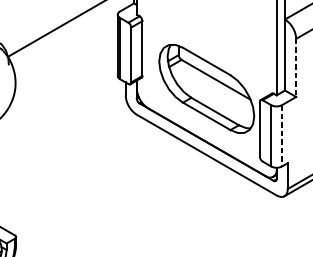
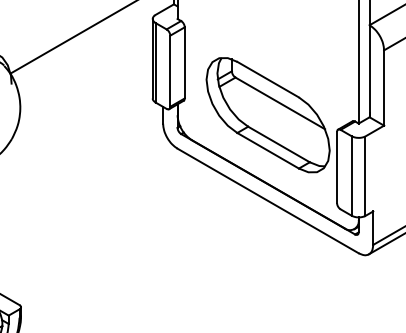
line: (296, 68) -> (384, 88), dashed -> solid
line: (281, 136) -> (365, 176), dashed -> solid

